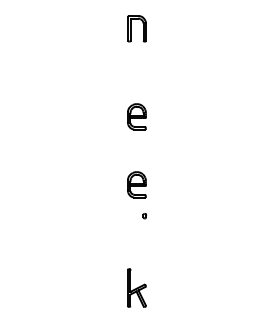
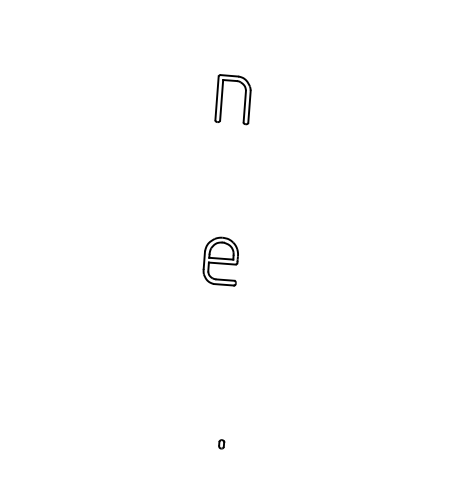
part: (136, 184) -> (210, 385), removed

